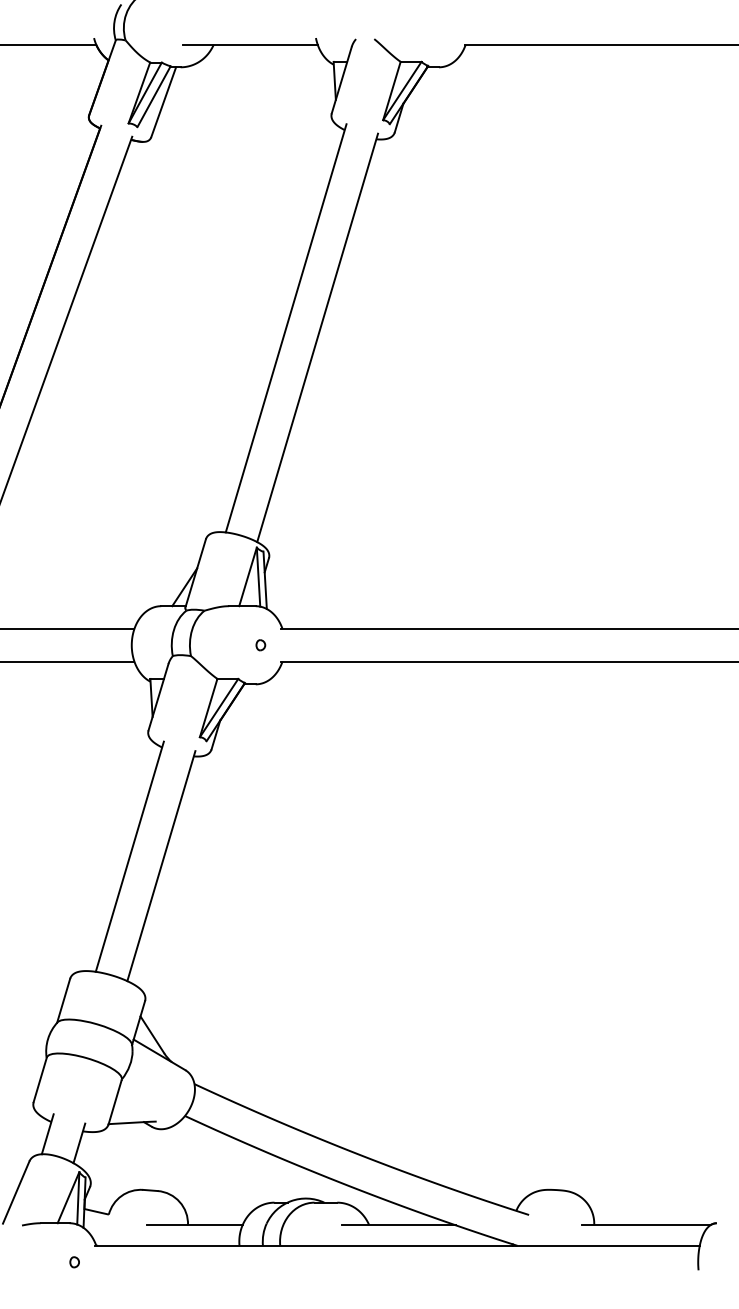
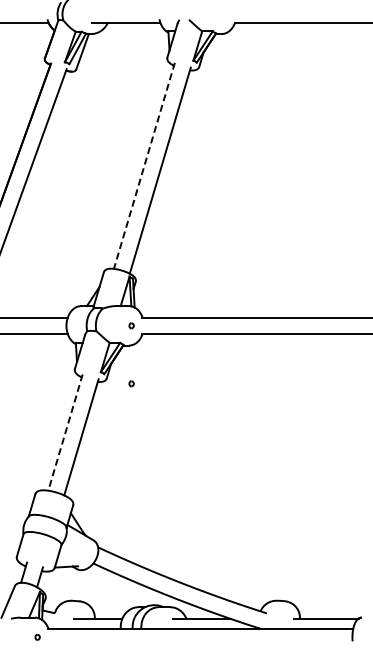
line: (286, 329) -> (144, 166), solid -> dashed
part: (260, 759) -> (131, 383), added
line: (129, 856) -> (65, 432), solid -> dashed

